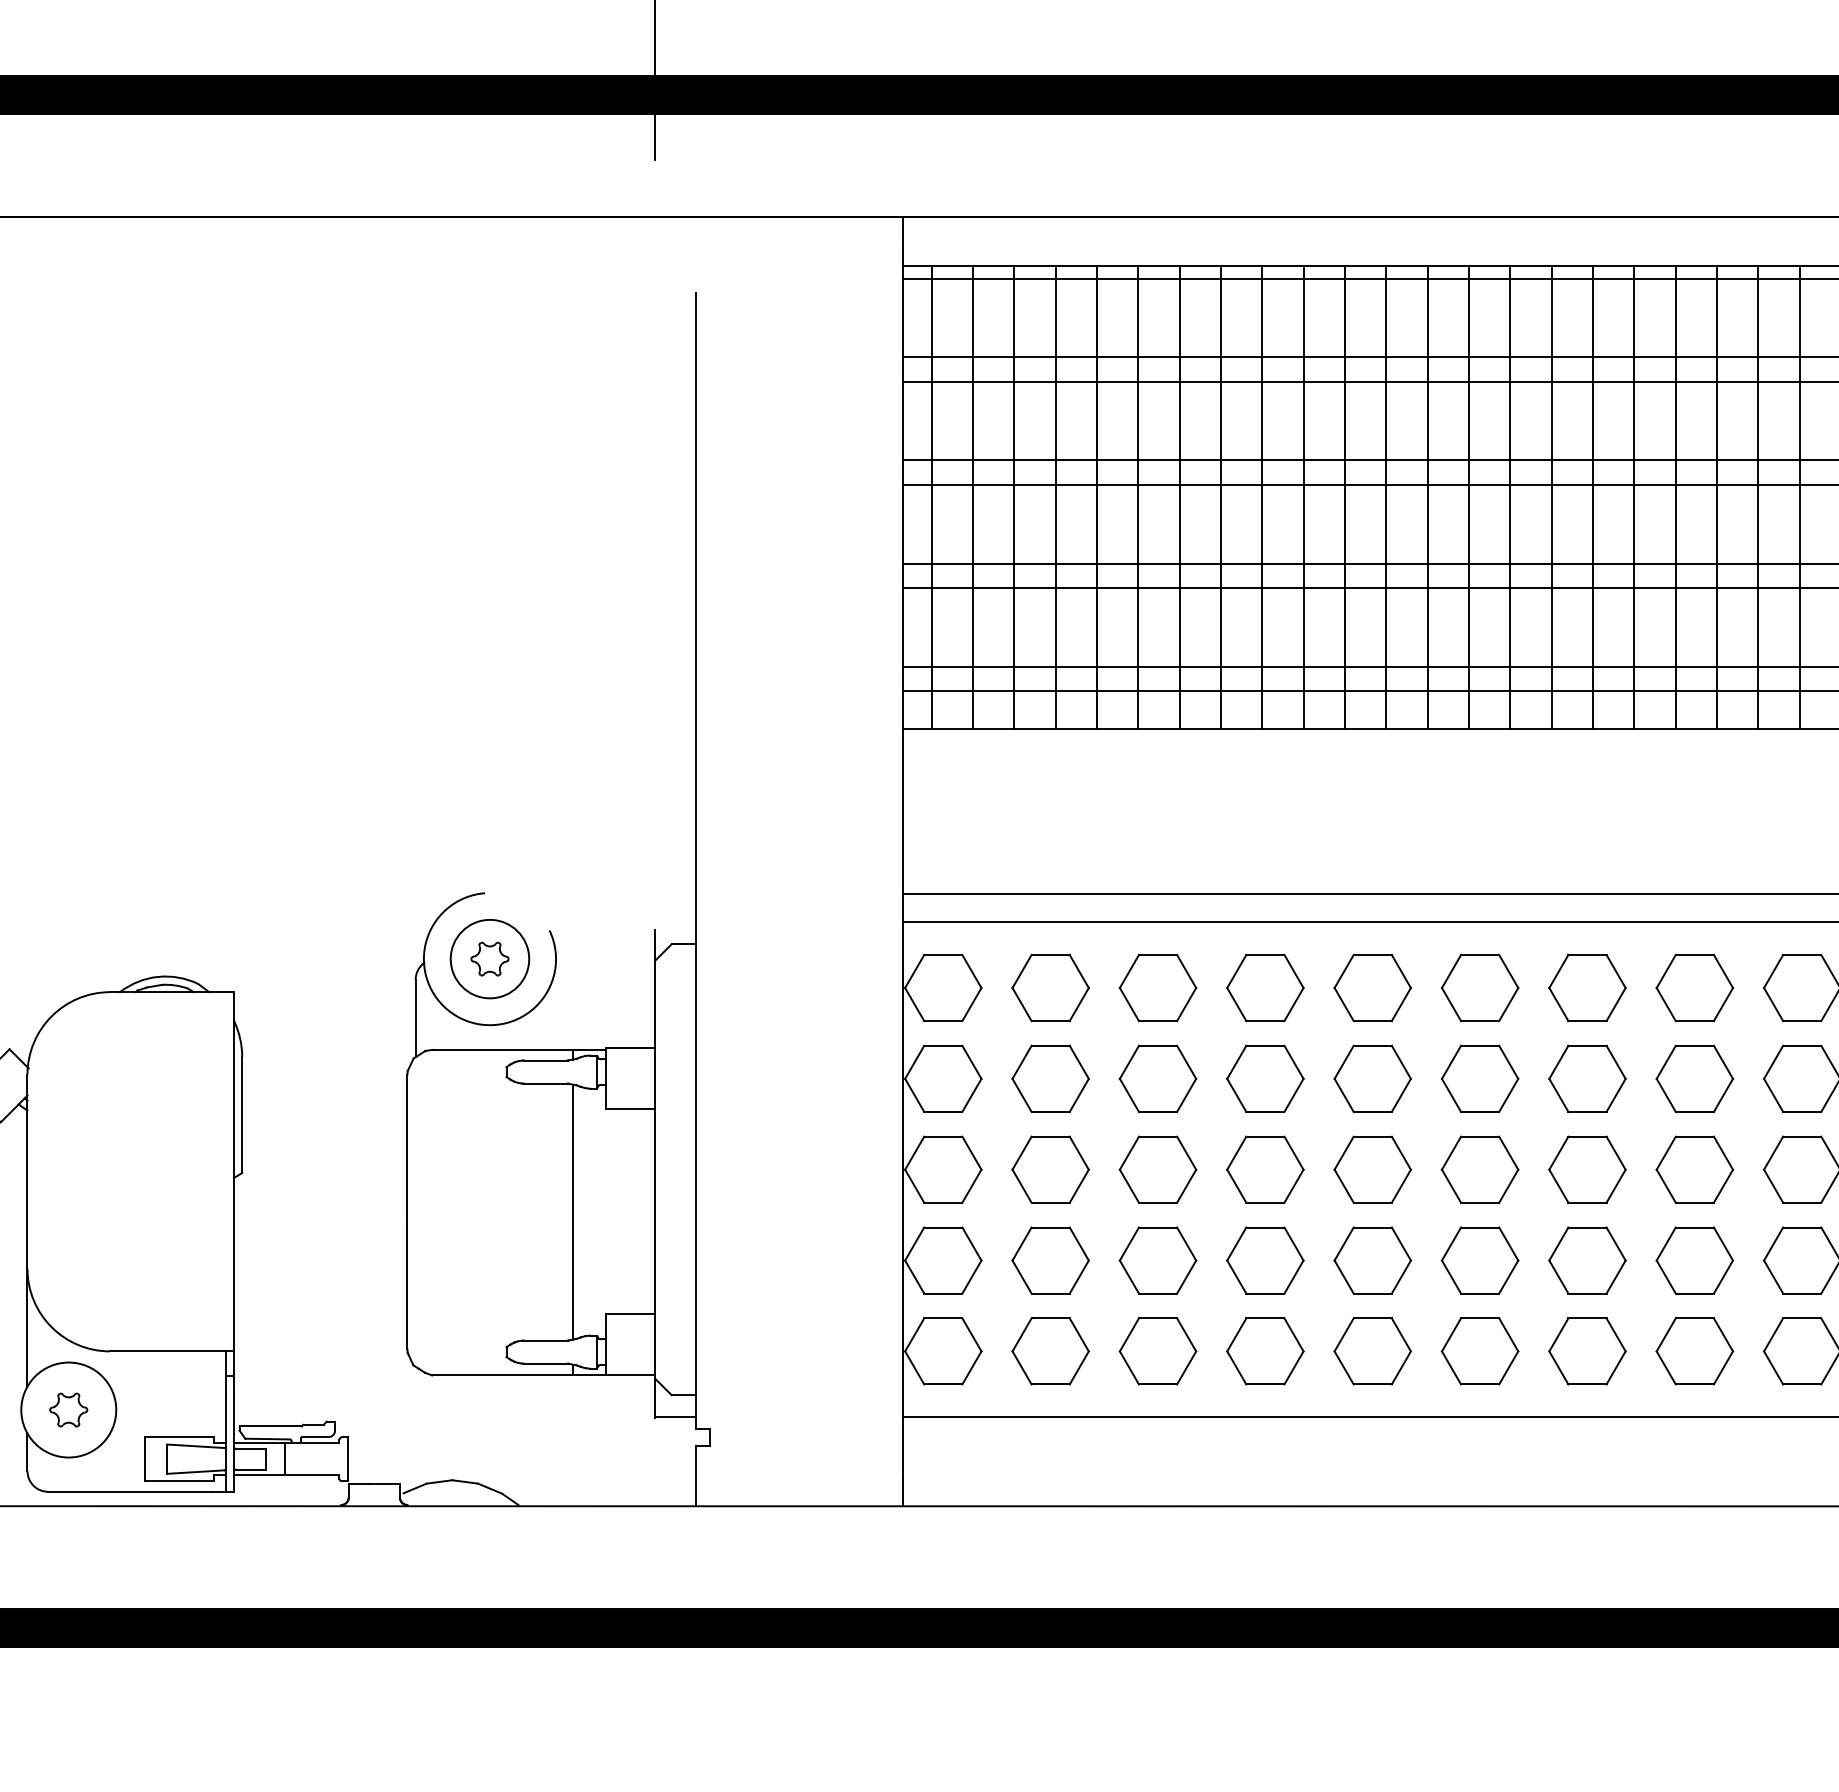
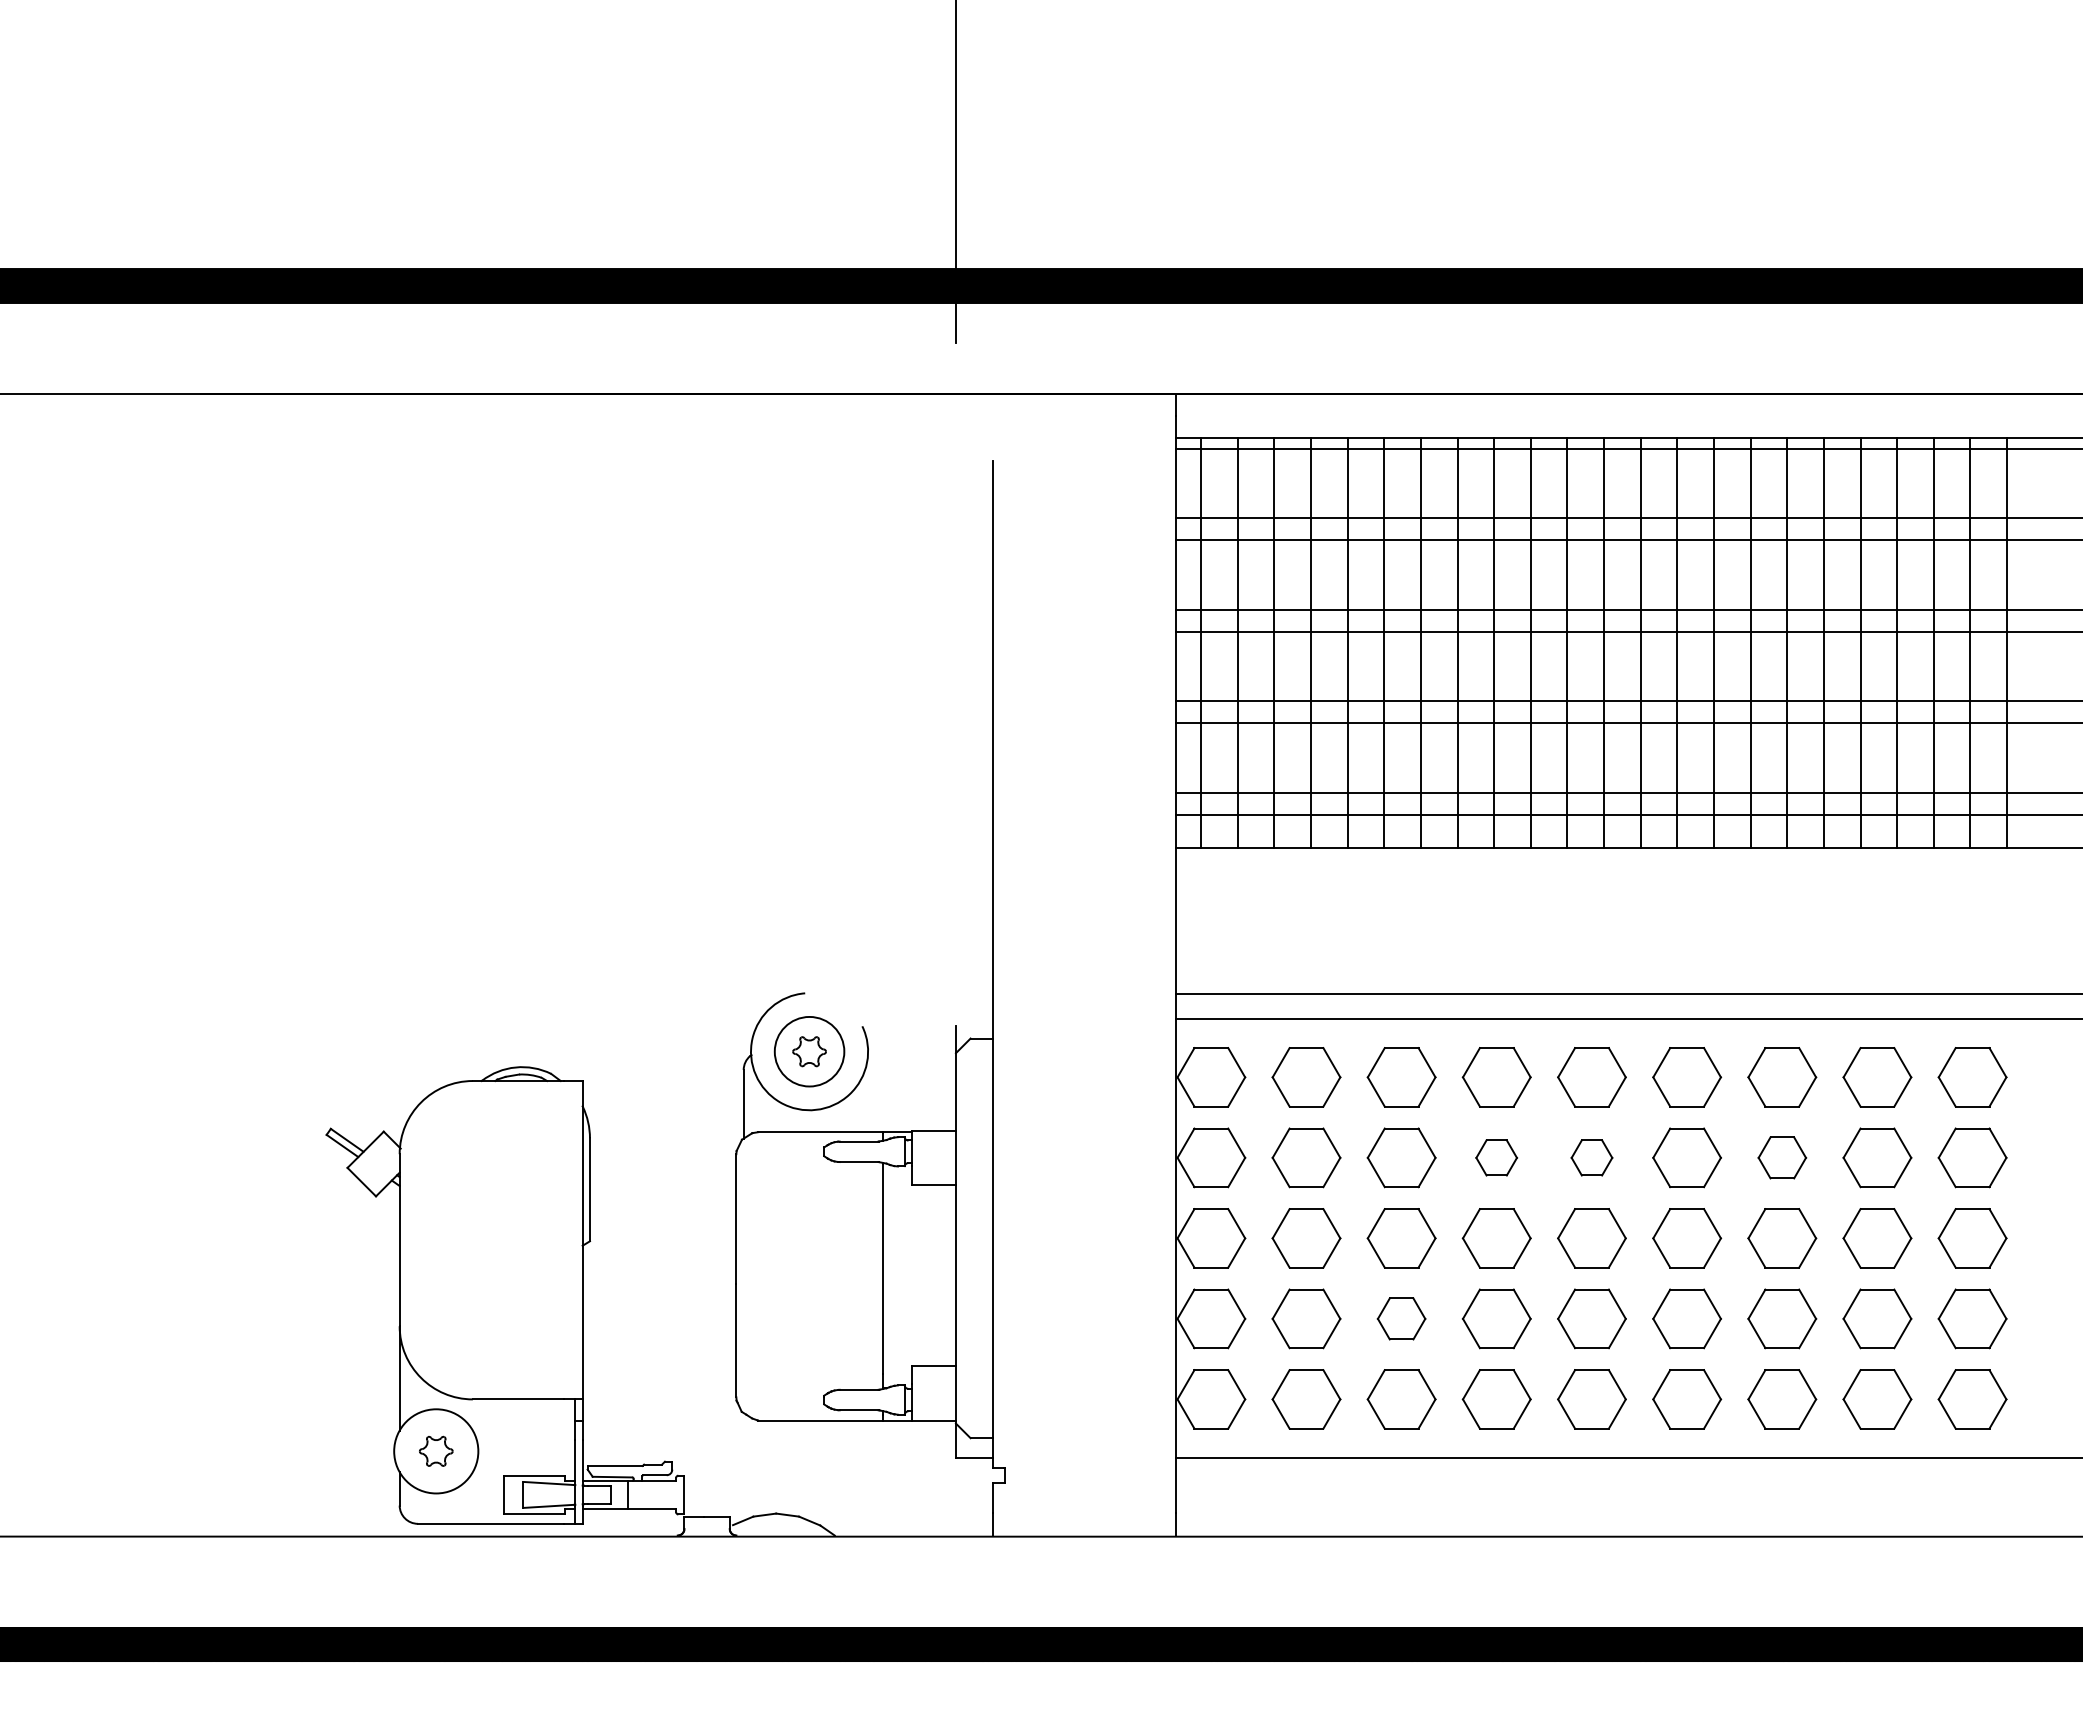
part: (1265, 1078) -> (1496, 1157), size x0.6
part: (1372, 1078) -> (1591, 1157), size x0.6
part: (1587, 1078) -> (1782, 1157), size x0.7
part: (1157, 1260) -> (1401, 1318), size x0.7

